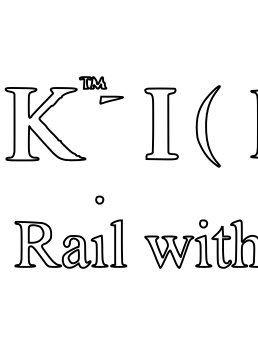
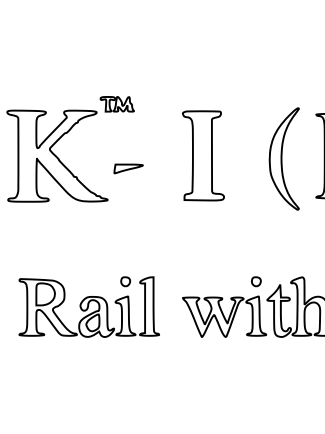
part: (111, 99) -> (128, 168), moved
part: (207, 126) -> (283, 158), moved
part: (99, 199) -> (125, 281), moved

